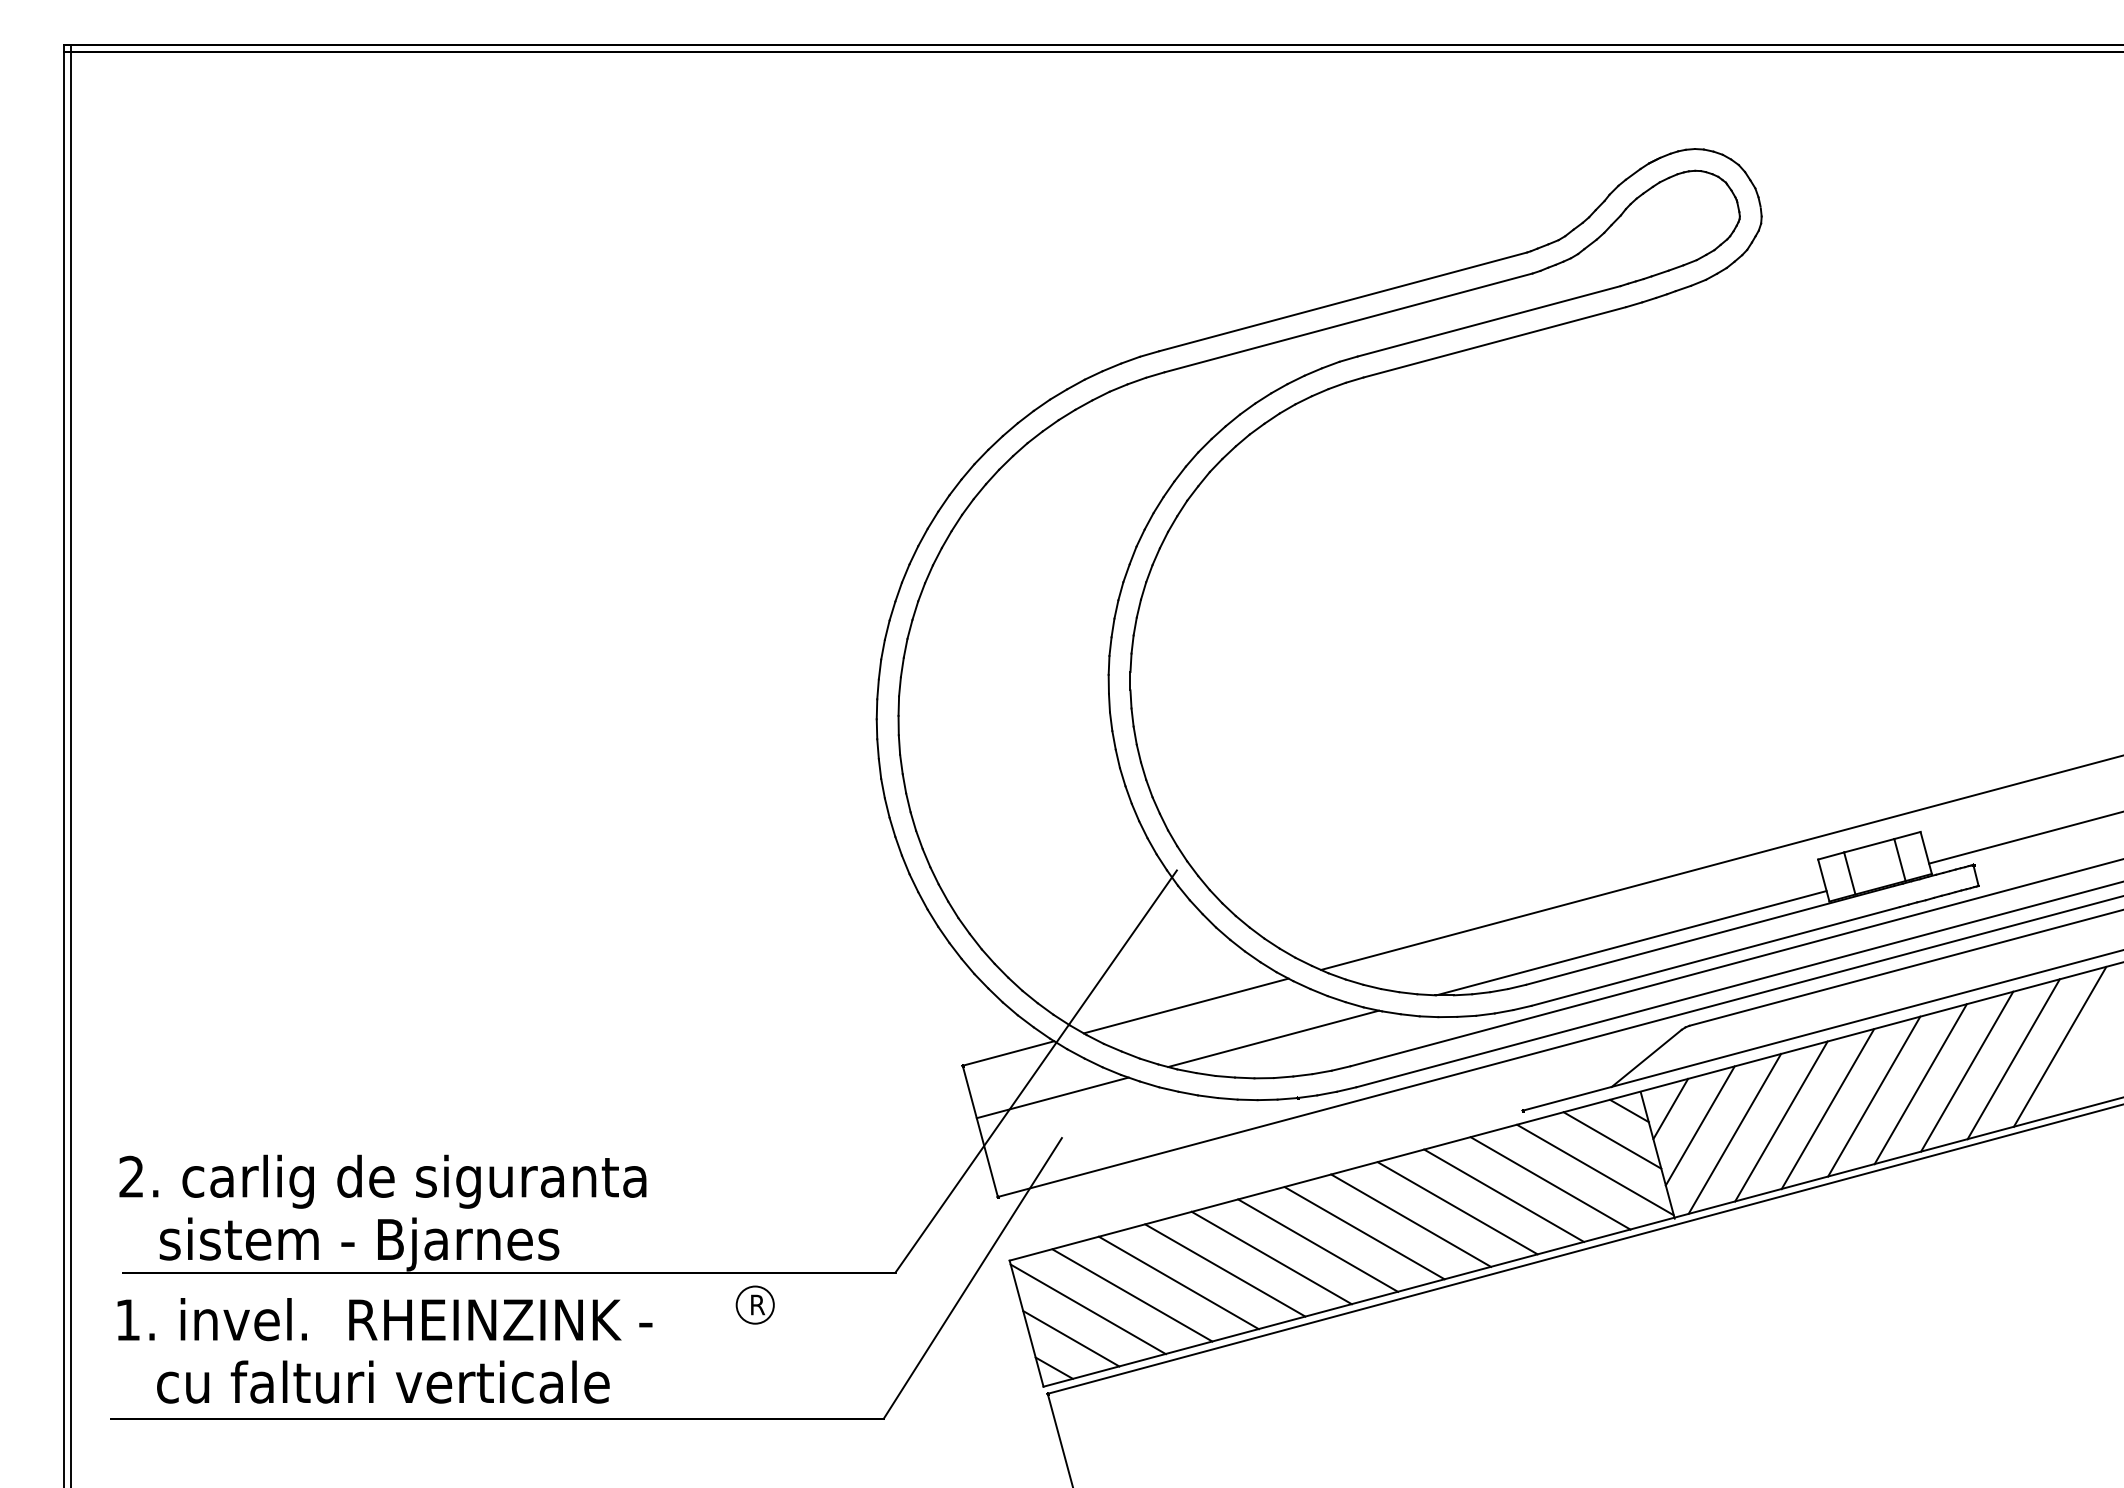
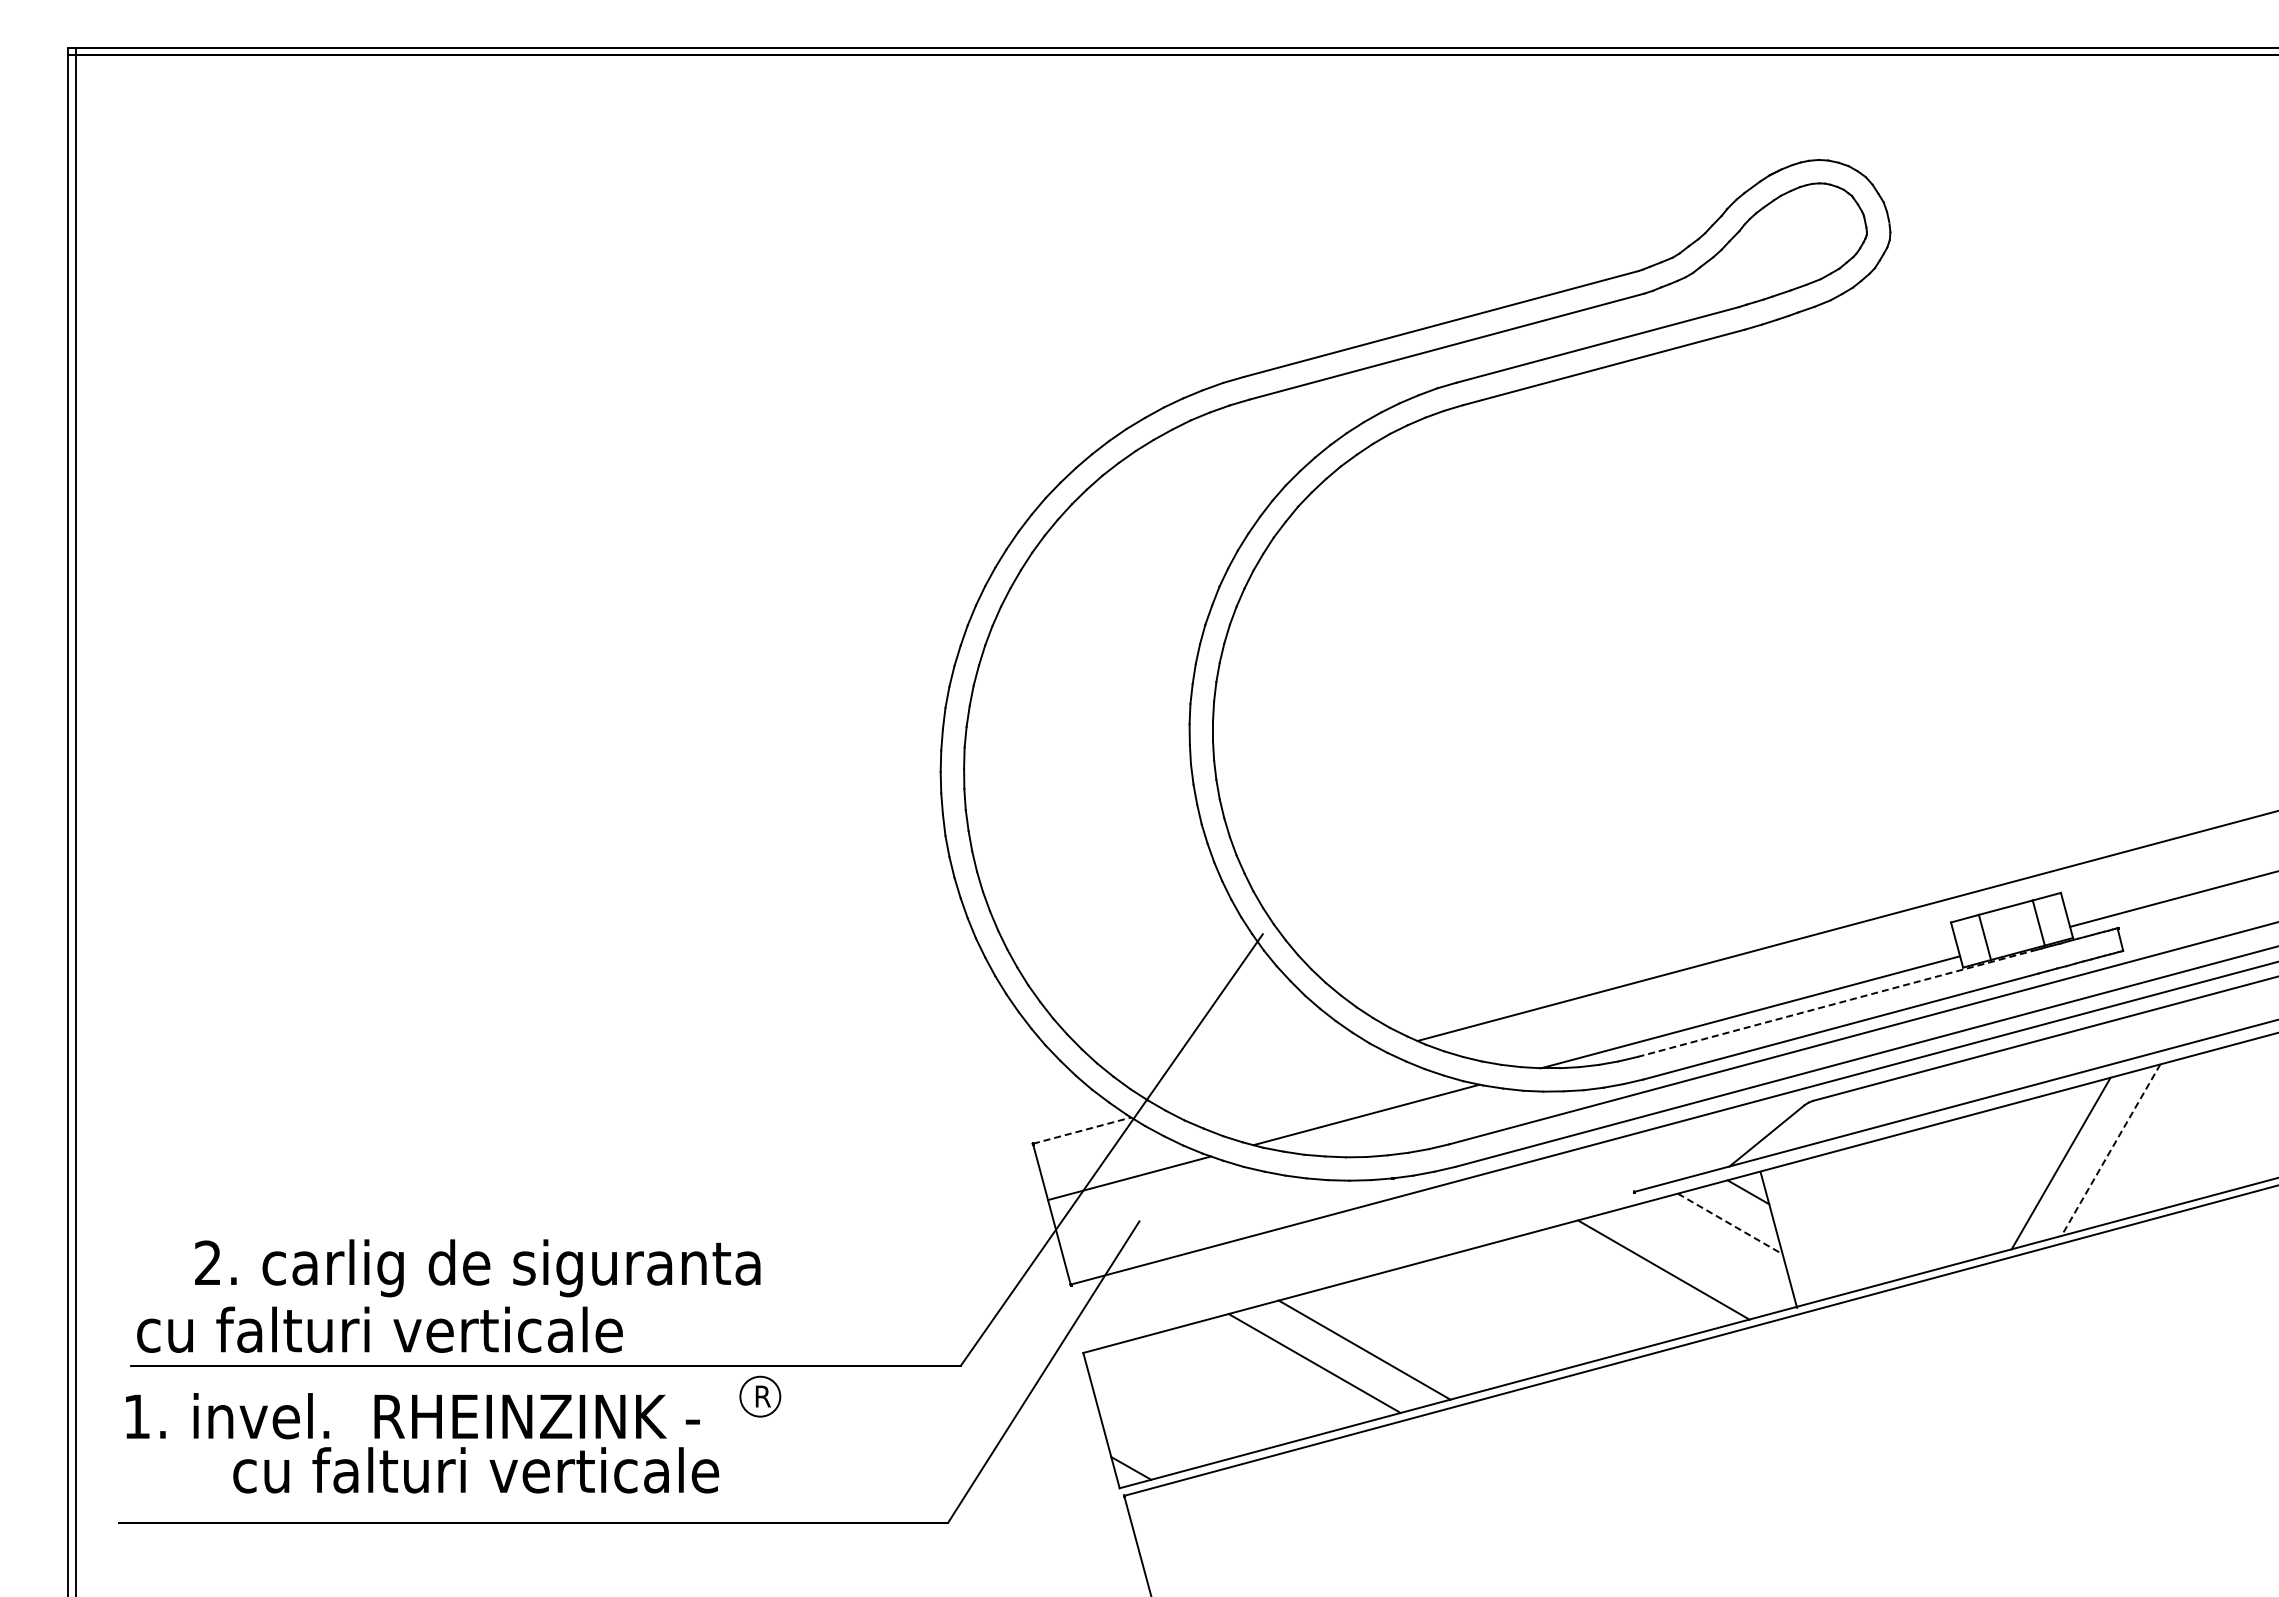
line: (1710, 935) -> (1835, 1003), solid -> dashed
line: (1185, 1005) -> (1272, 1079), removed
line: (2059, 1046) -> (2210, 1123), removed
line: (1008, 1053) -> (1082, 1130), solid -> dashed
line: (2013, 1058) -> (2160, 1136), removed
line: (1966, 1071) -> (2110, 1150), solid -> dashed
line: (1873, 1096) -> (2010, 1176), removed
line: (1670, 1108) -> (1792, 1189), removed
line: (1827, 1109) -> (1961, 1190), removed
line: (1781, 1121) -> (1911, 1203), removed
line: (1700, 1126) -> (1824, 1208), removed
line: (1734, 1133) -> (1861, 1216), removed
line: (1612, 1140) -> (1730, 1223), solid -> dashed
line: (1594, 1169) -> (1711, 1255), removed
text: (382, 1181) -> (477, 1268), moved
line: (1503, 1194) -> (1613, 1282), removed
line: (1457, 1208) -> (1563, 1296), removed
line: (1411, 1220) -> (1514, 1309), removed
line: (1364, 1233) -> (1464, 1323), removed
text: (353, 1244) -> (379, 1335), sistem - Bjarnes -> cu falturi verticale
line: (1318, 1245) -> (1414, 1336), removed
line: (1178, 1282) -> (1264, 1376), removed
line: (1131, 1294) -> (1214, 1389), removed
part: (755, 1304) -> (760, 1396), moved
line: (1088, 1309) -> (1167, 1405), removed
line: (1071, 1338) -> (1149, 1436), removed
text: (383, 1382) -> (476, 1470), moved

